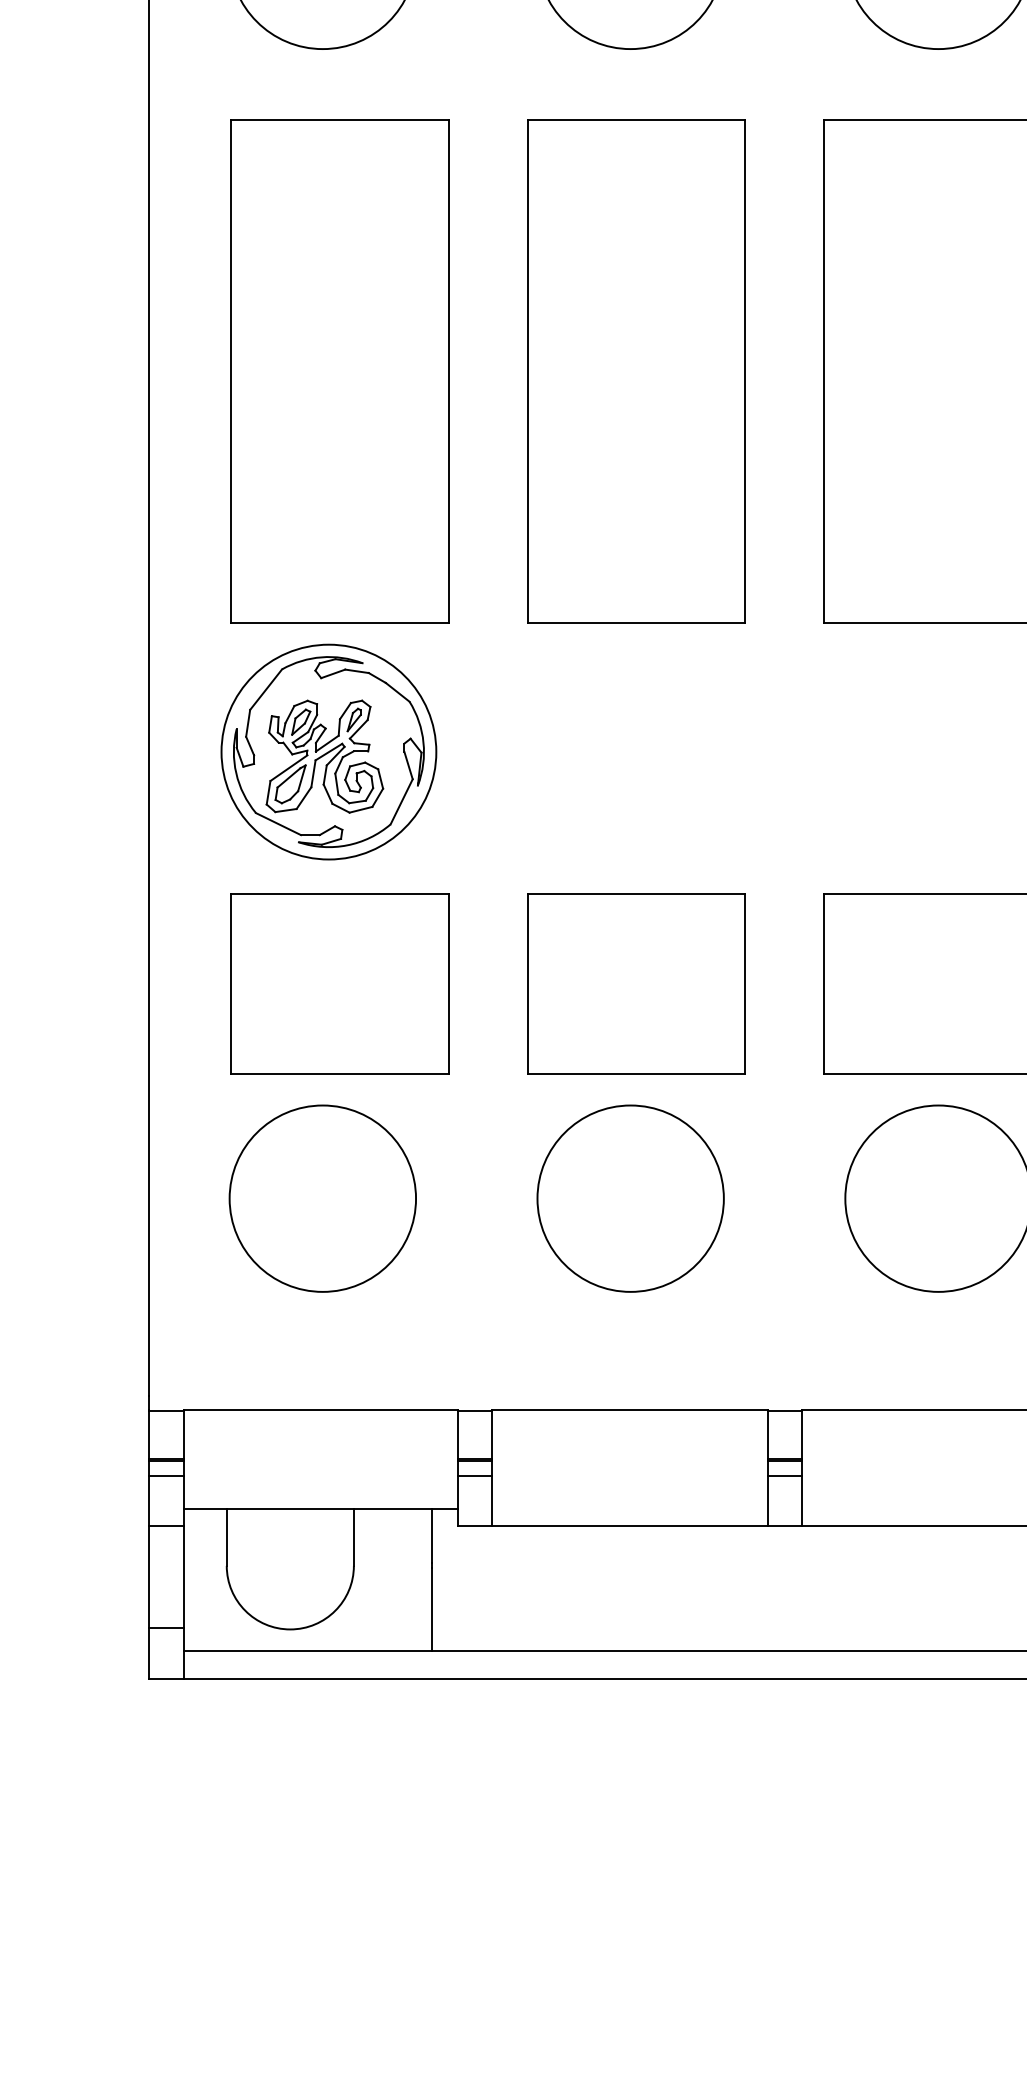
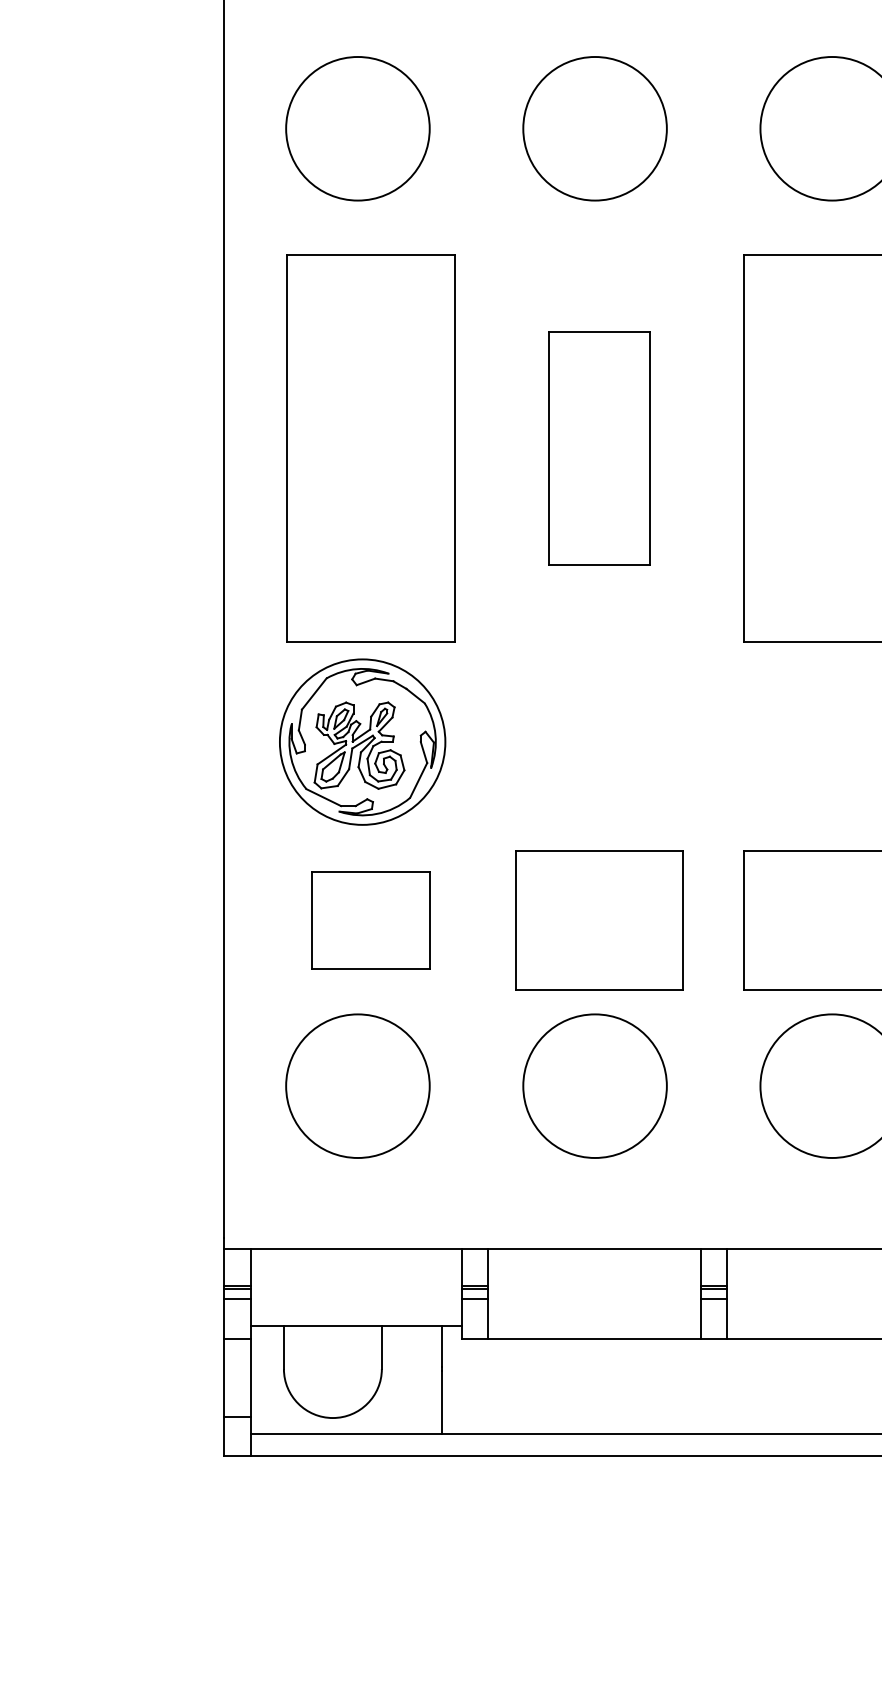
part: (636, 370) -> (599, 448), size x0.6
part: (339, 983) -> (370, 920), size x0.7

